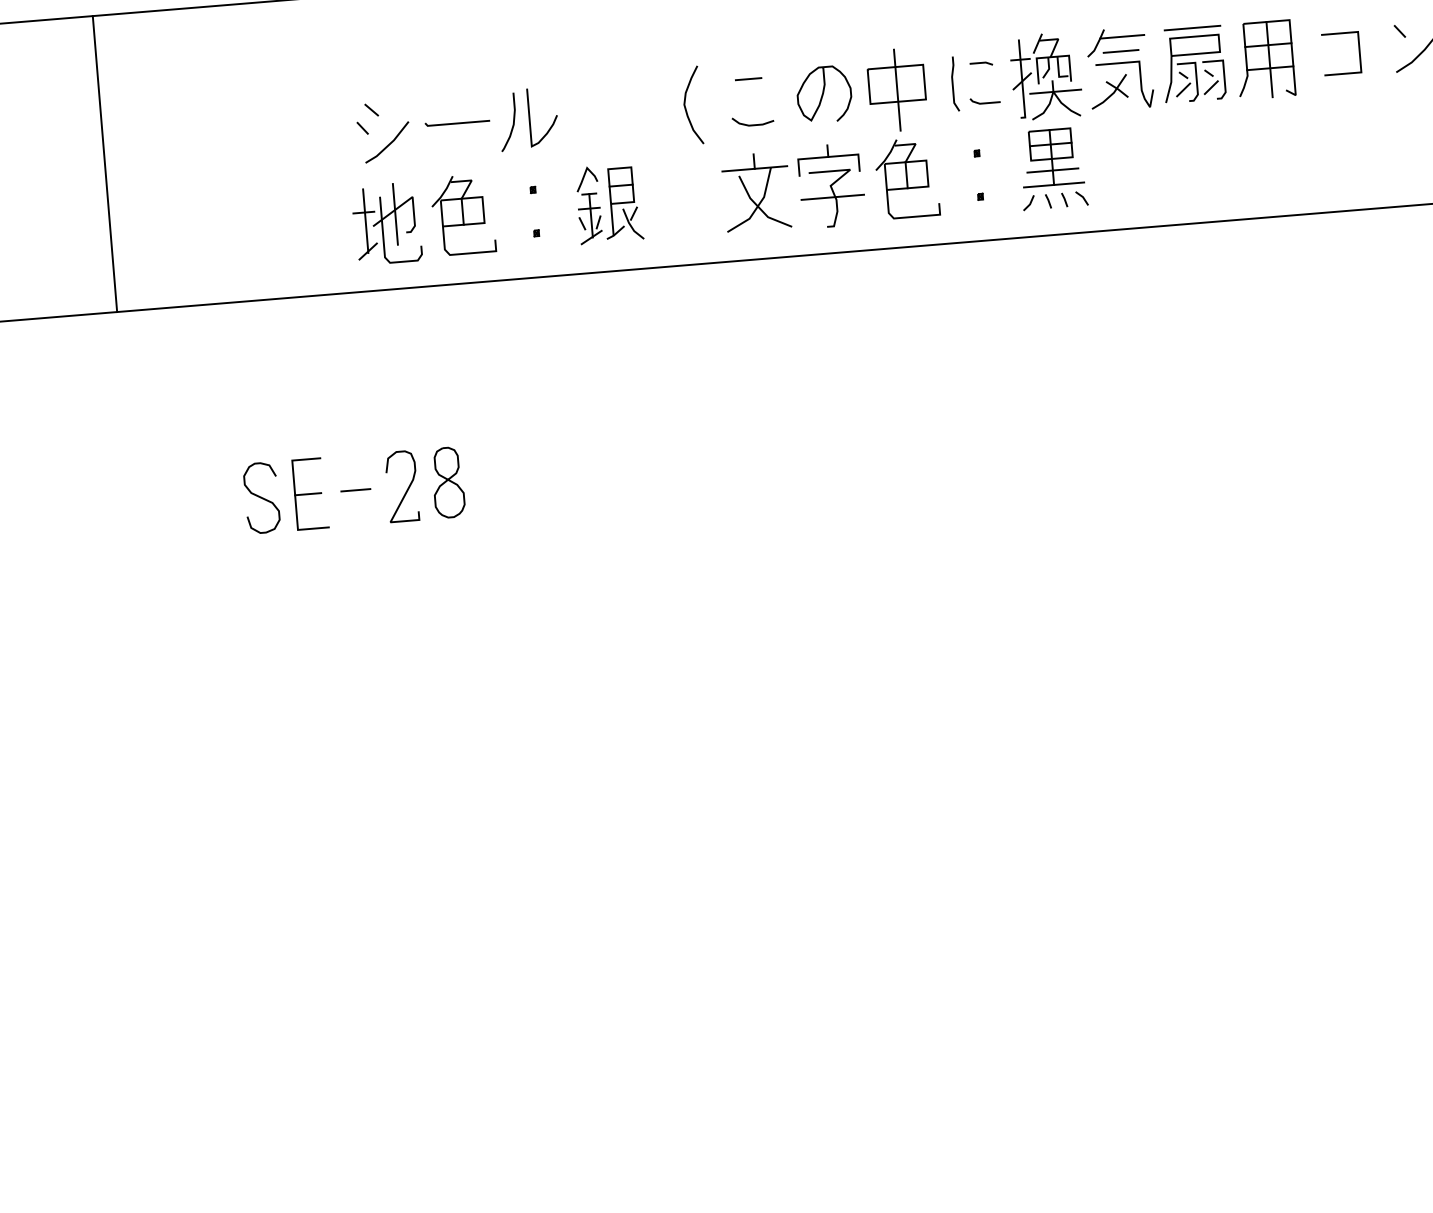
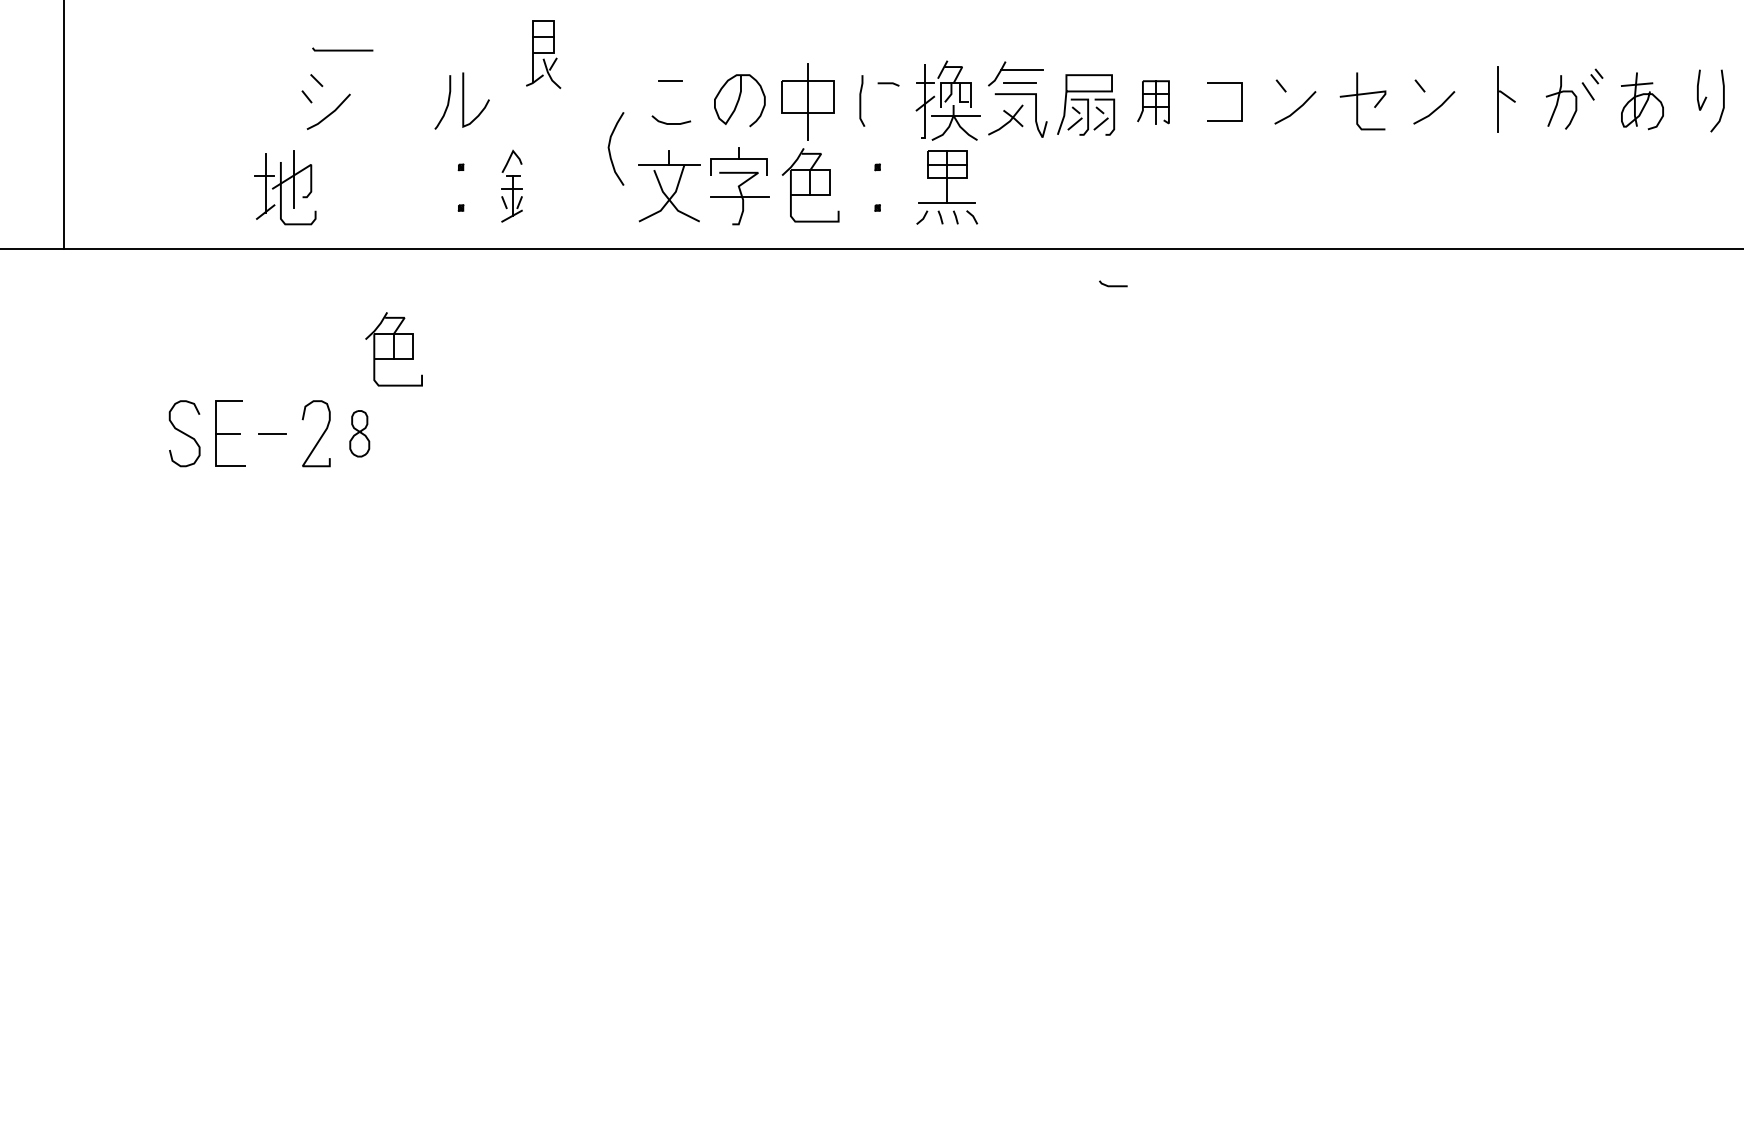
line: (1192, 28) -> (1088, 67), removed
part: (1265, 60) -> (1153, 102), size x0.6
line: (985, 102) -> (1113, 285), moved
curve: (686, 107) -> (610, 150), moved
line: (457, 122) -> (342, 49), moved
line: (1052, 171) -> (946, 189), removed
part: (622, 204) -> (543, 54), moved
part: (462, 215) -> (393, 349), moved
part: (387, 223) -> (285, 187), moved
part: (448, 482) -> (359, 433), size x0.7

